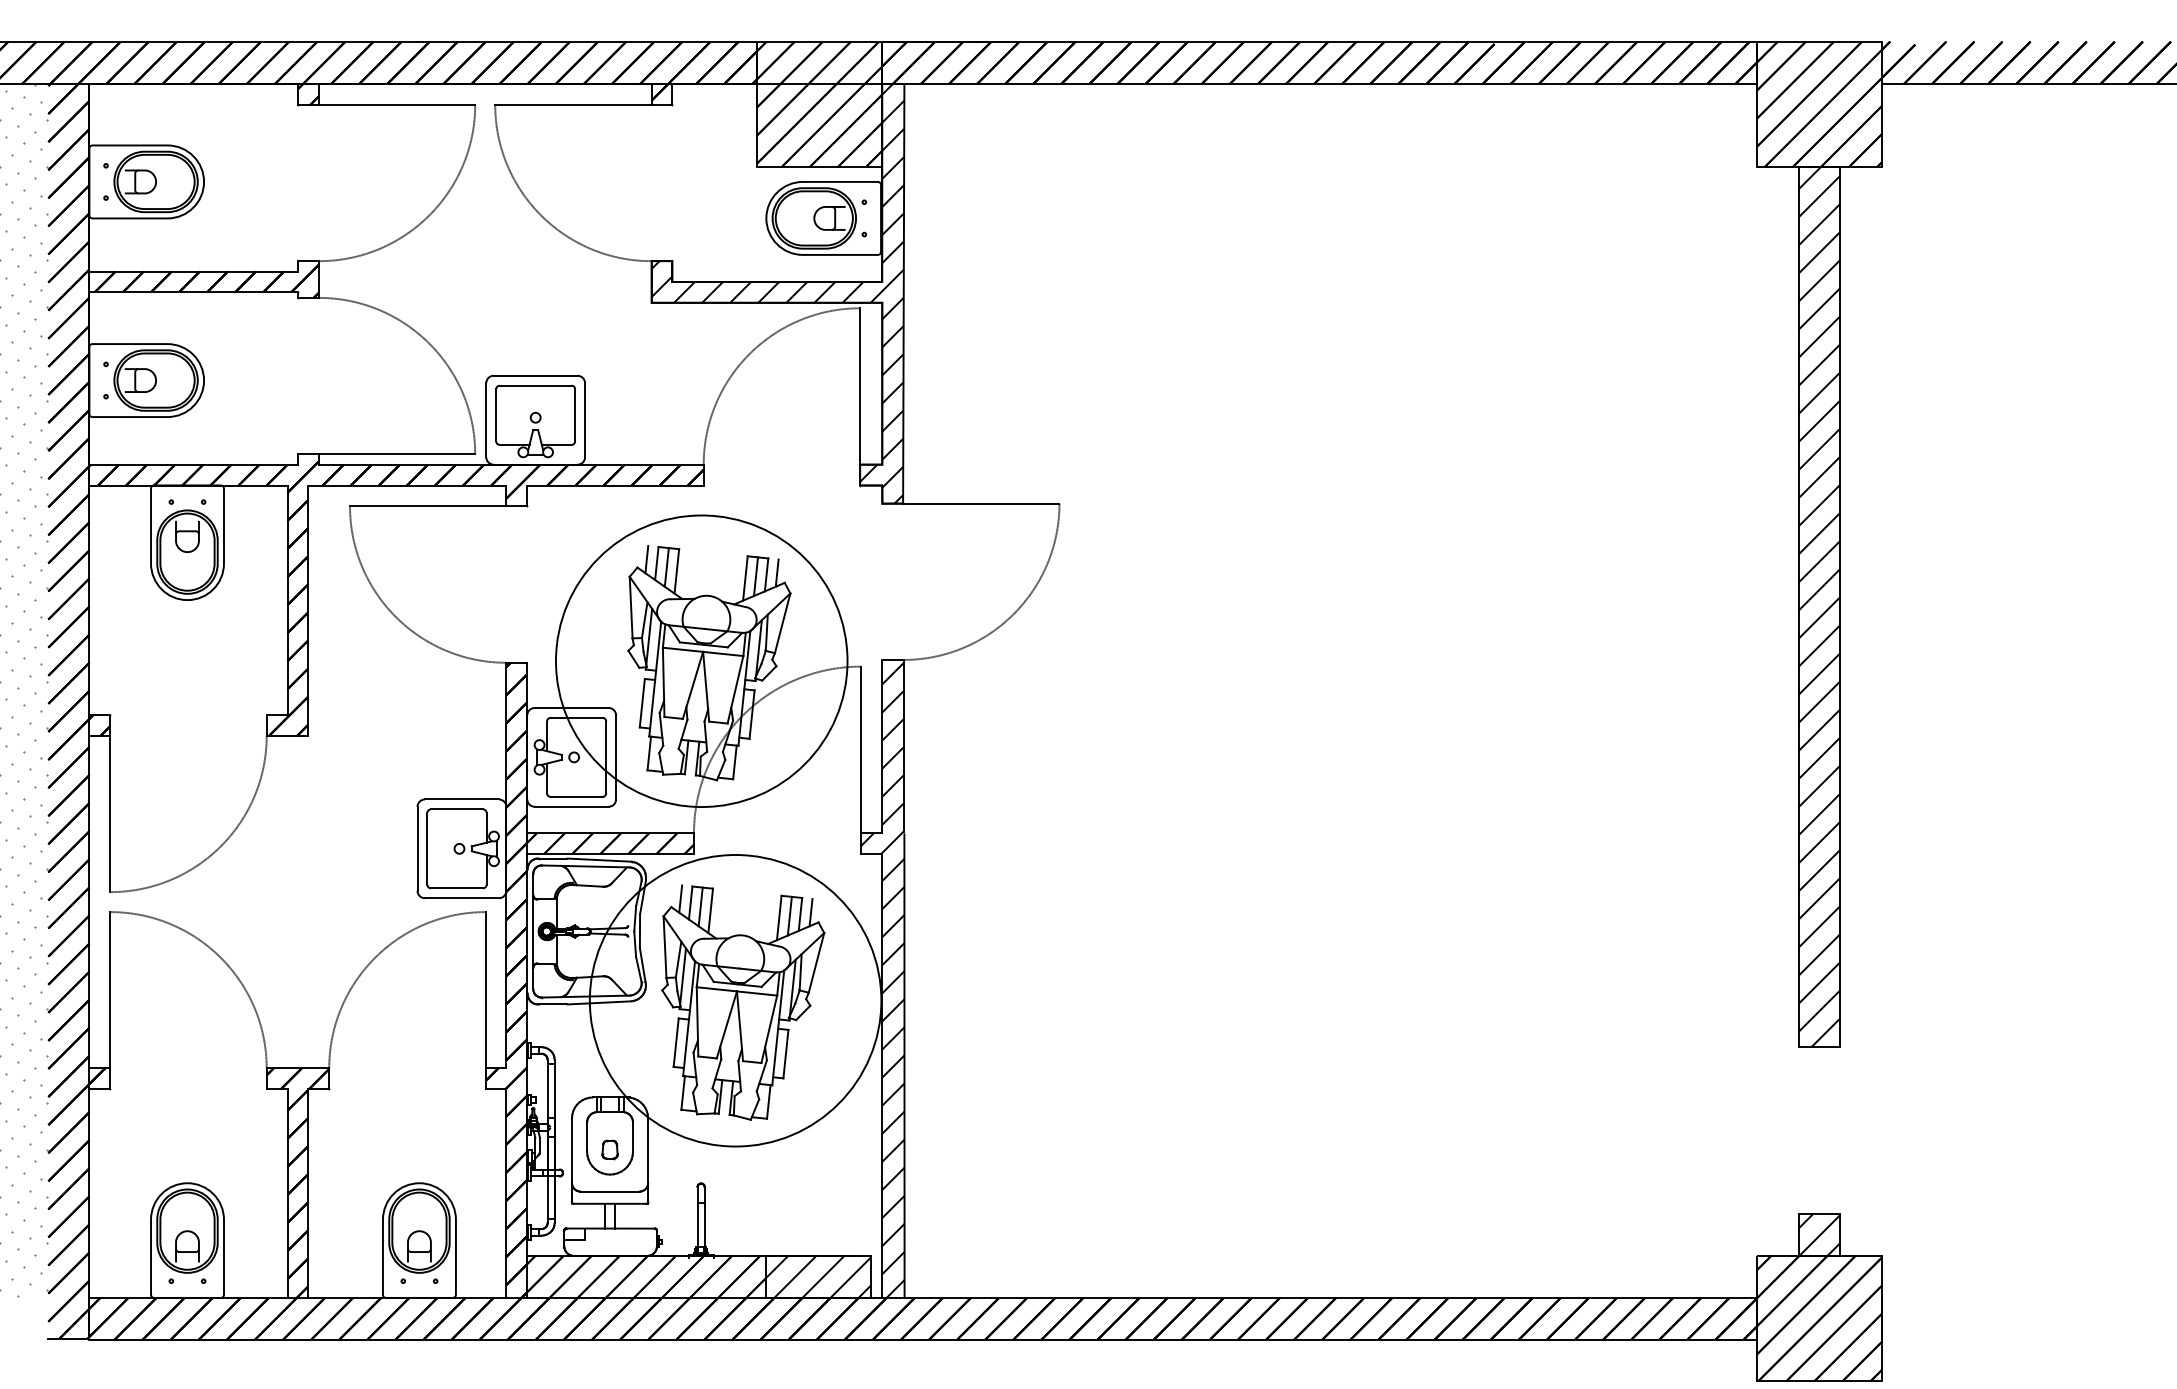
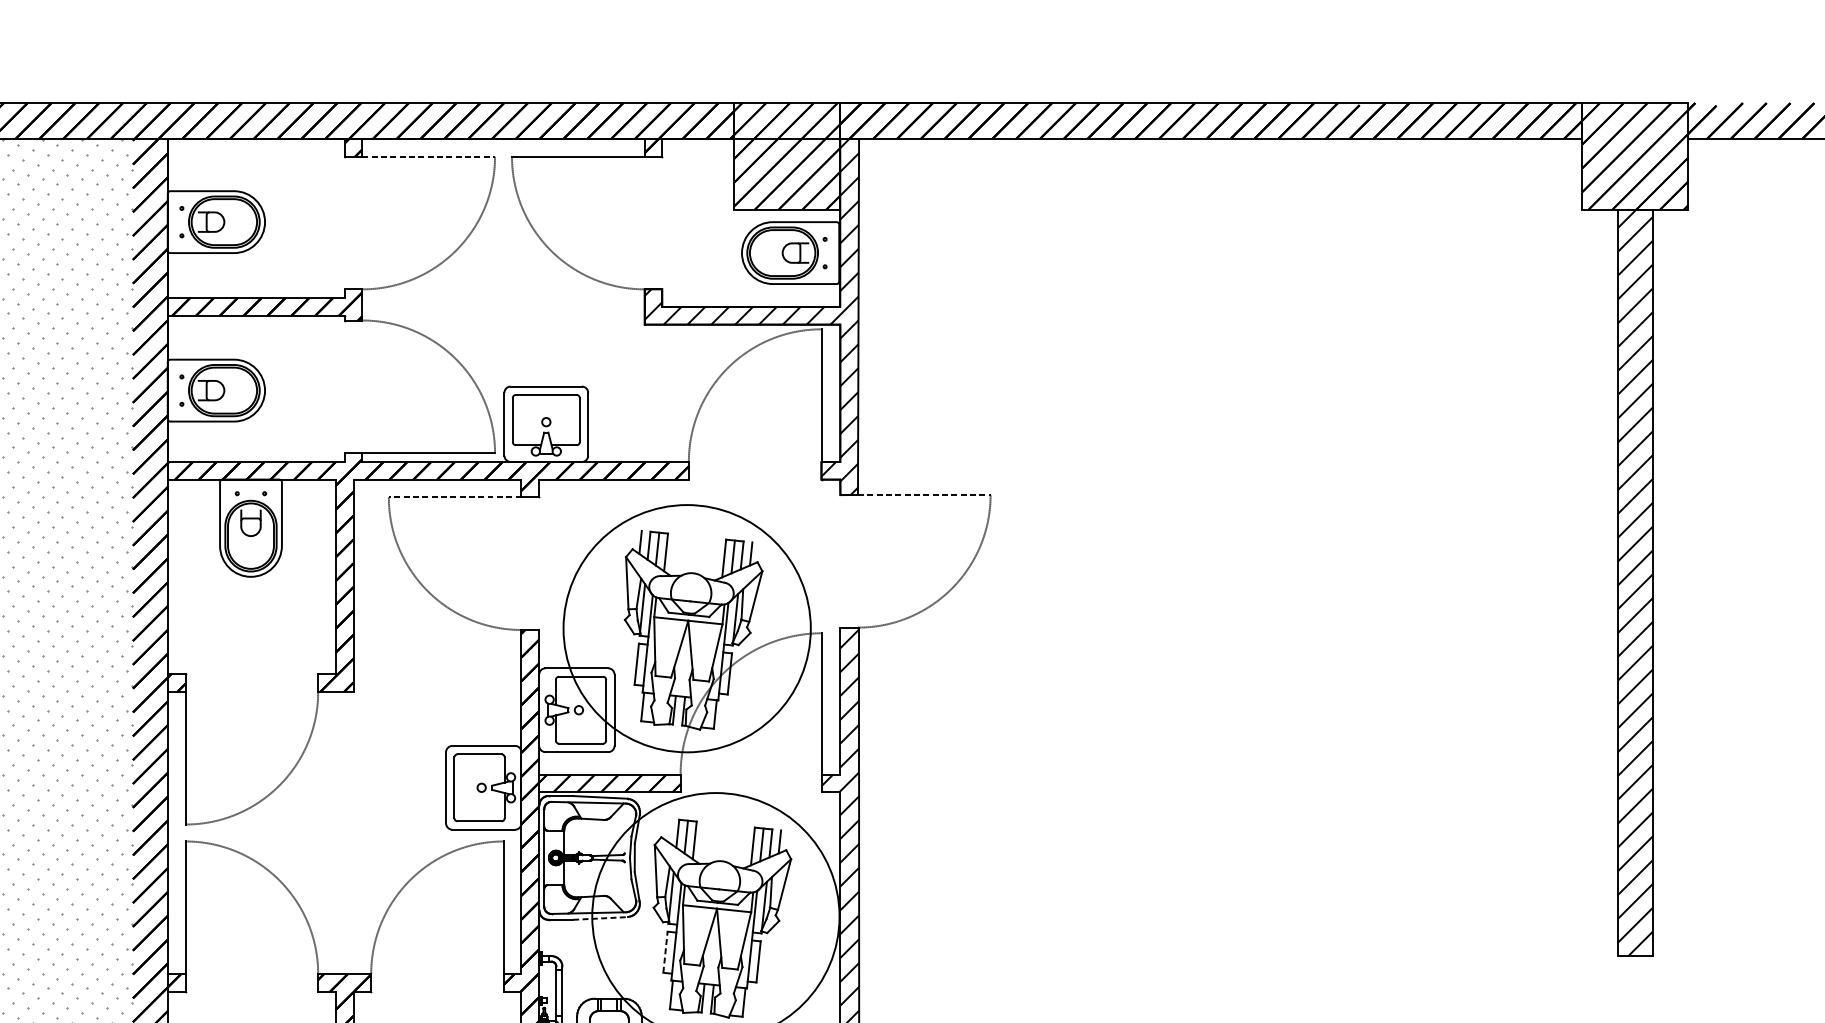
line: (397, 104) -> (429, 156), solid -> dashed
line: (981, 503) -> (924, 494), solid -> dashed
line: (427, 506) -> (454, 497), solid -> dashed
line: (680, 898) -> (669, 829), removed
line: (600, 1002) -> (601, 918), solid -> dashed
line: (676, 1042) -> (665, 952), solid -> dashed

